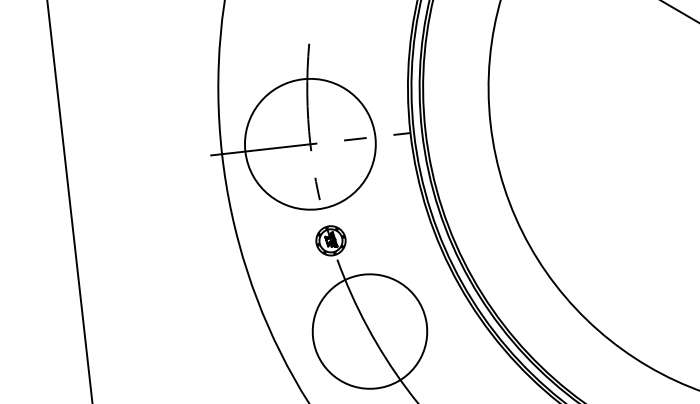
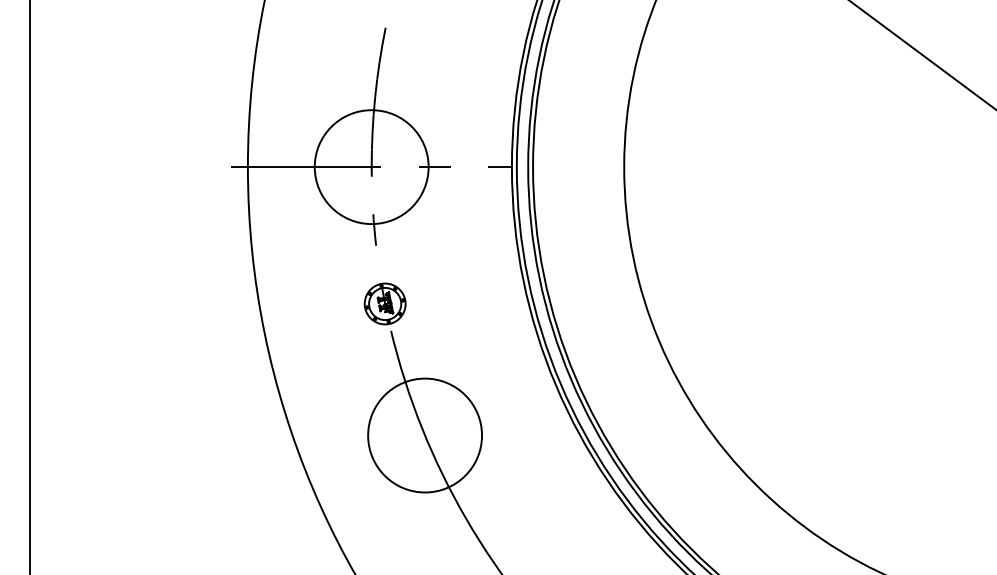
circle: (310, 144) -> (371, 167), size x0.62
circle: (370, 331) -> (425, 435), size x0.71

